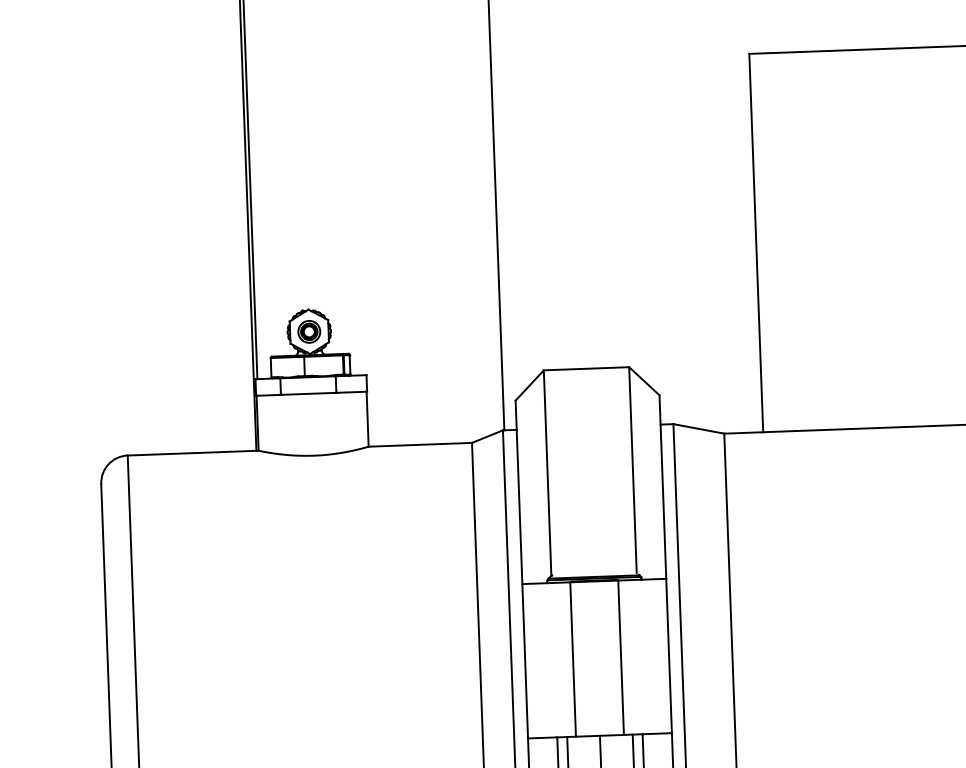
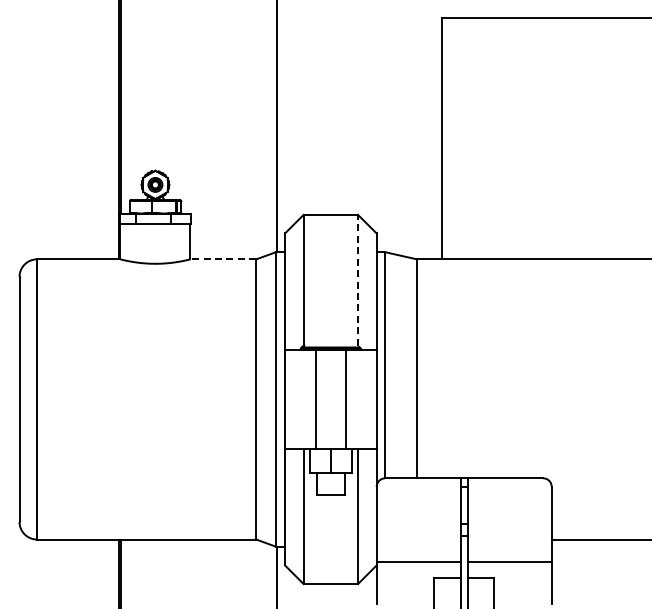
line: (420, 445) -> (223, 259), solid -> dashed
line: (633, 468) -> (358, 279), solid -> dashed

